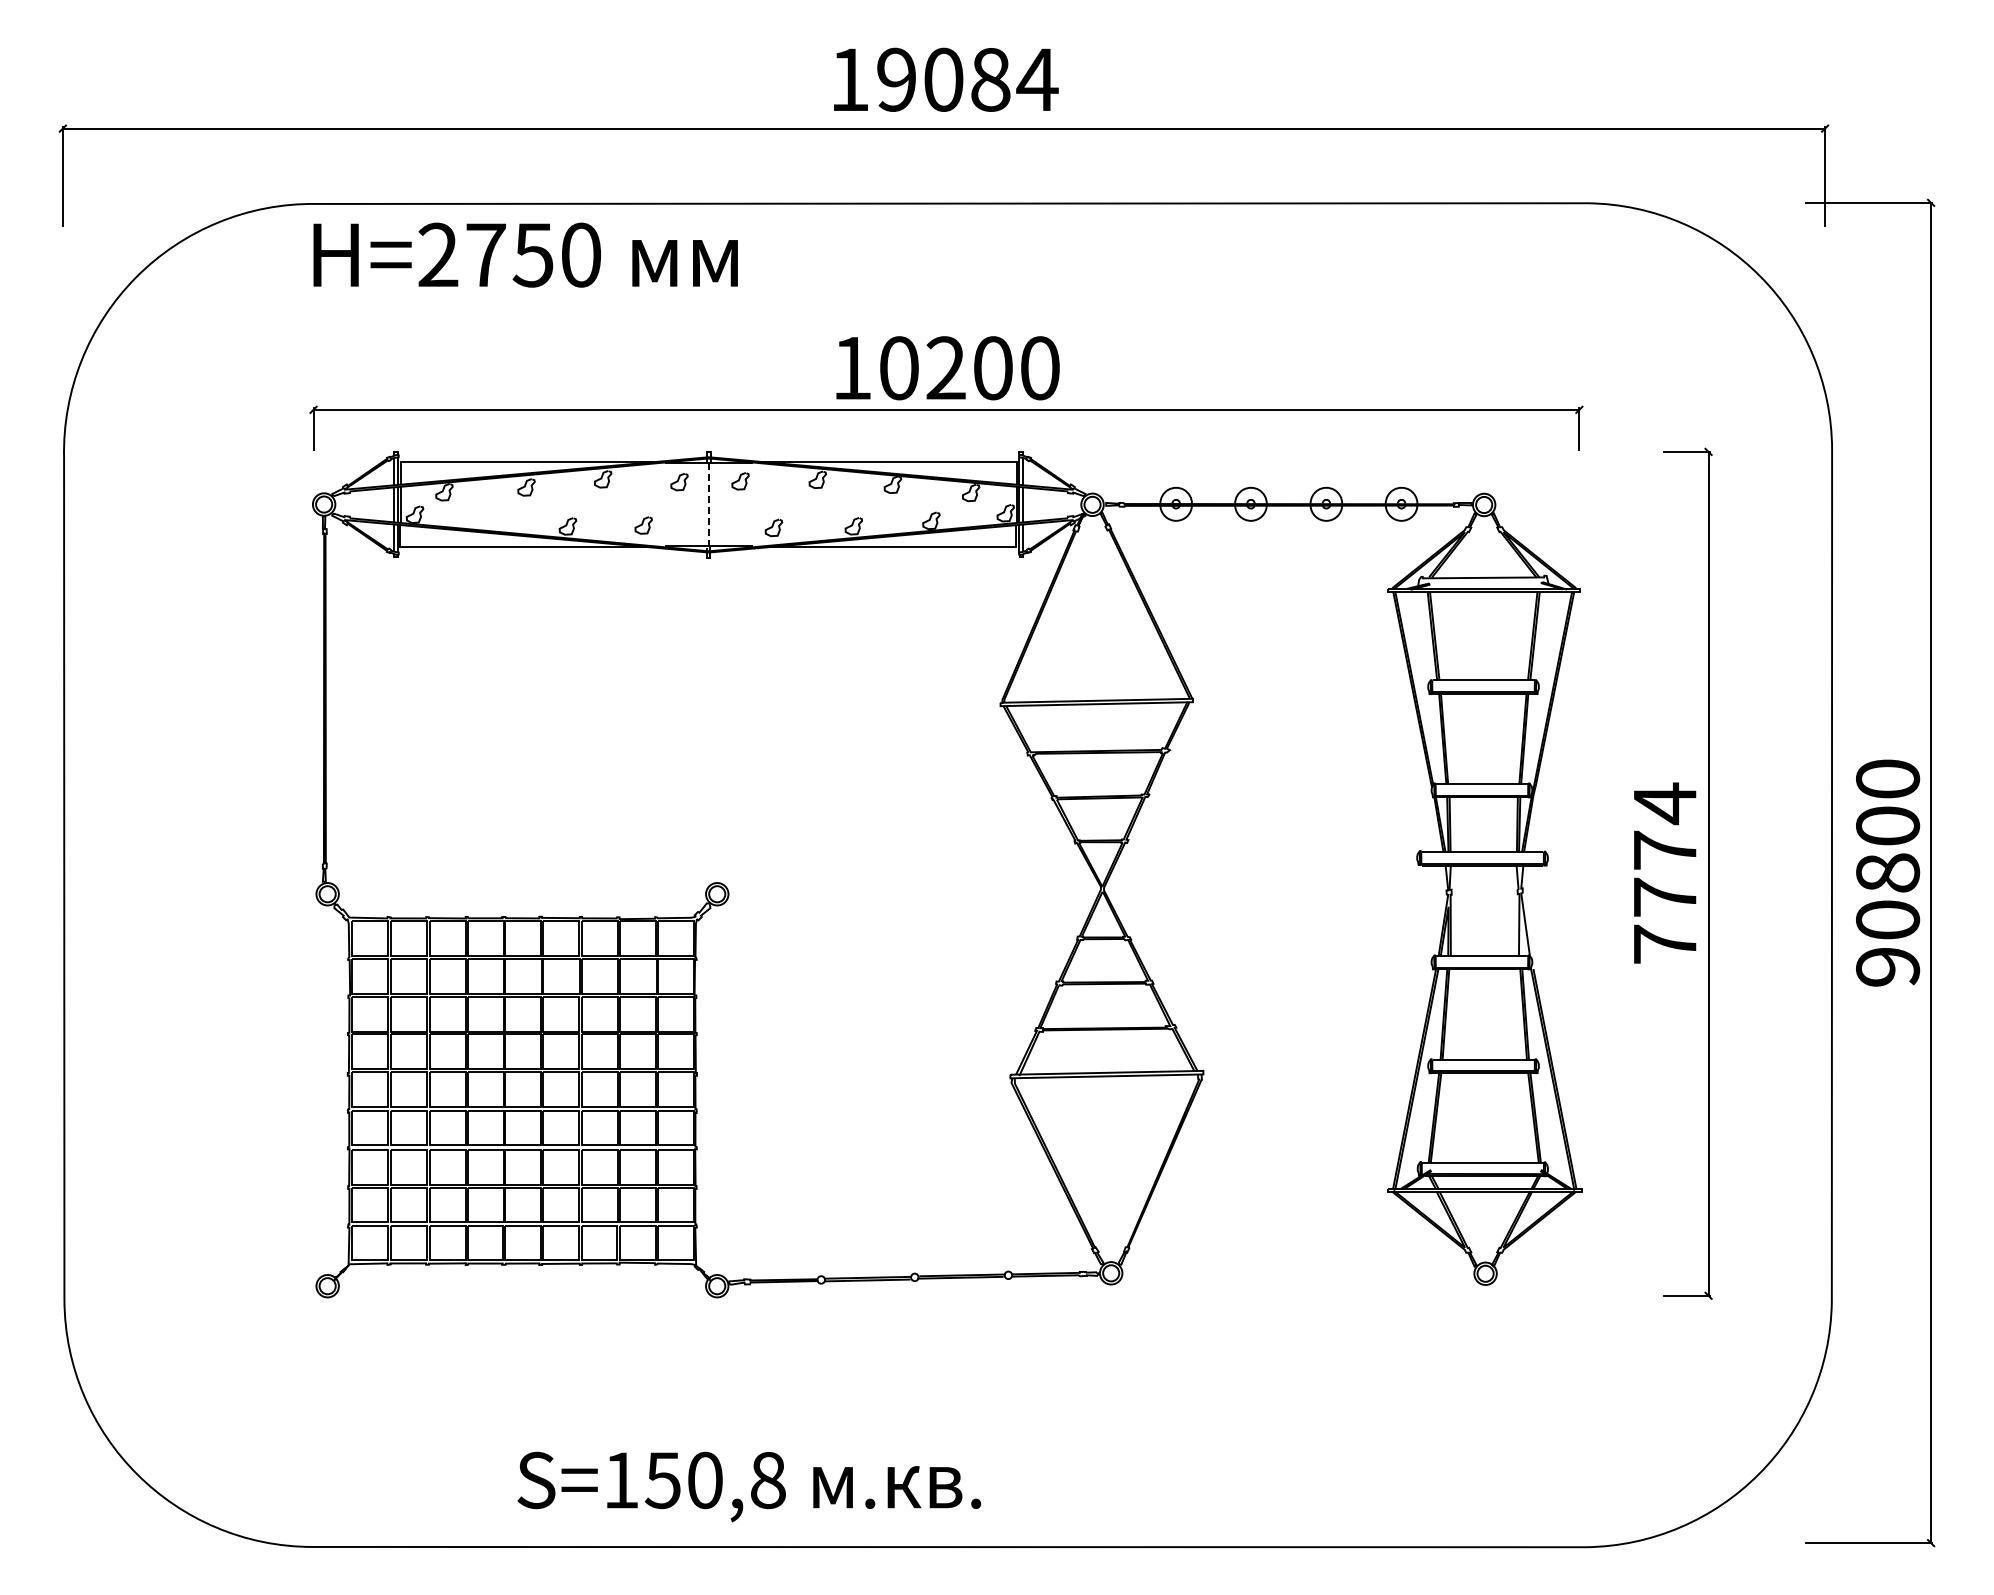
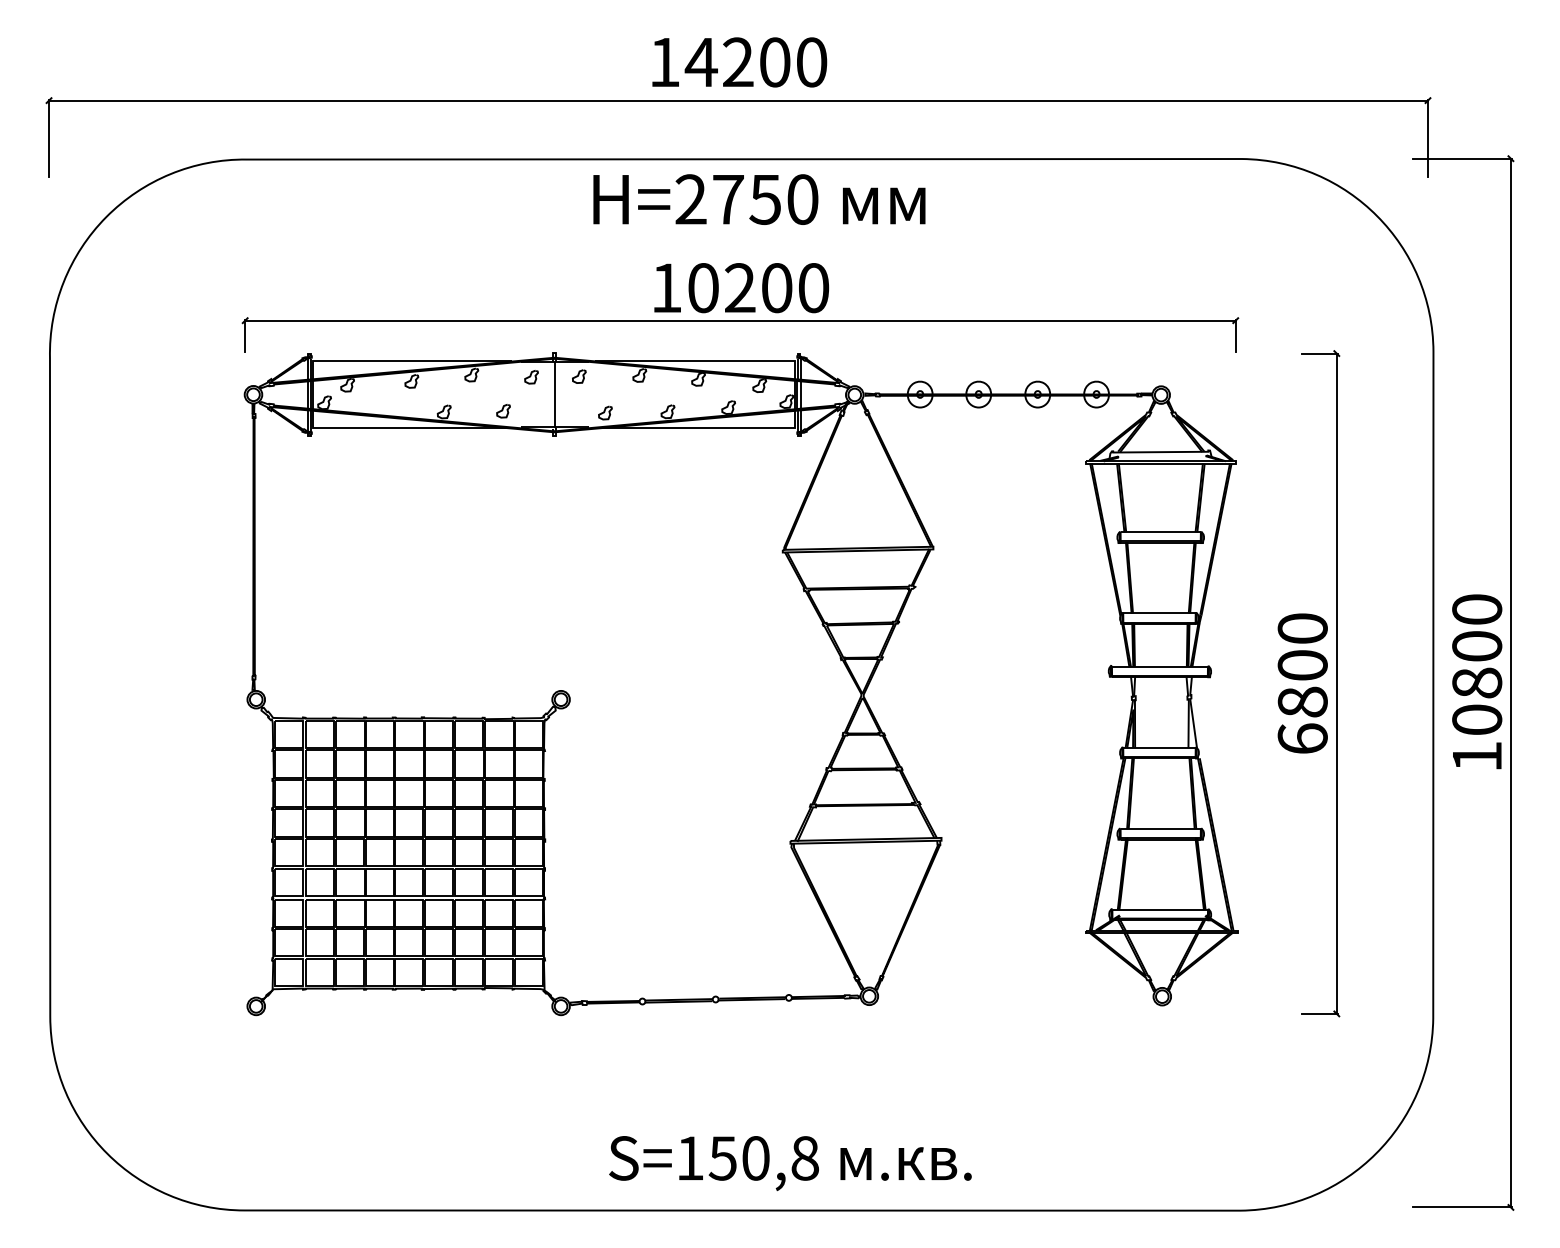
text: (966, 79) -> (756, 62), 19084 -> 14200
text: (525, 254) -> (759, 199), moved
line: (708, 505) -> (554, 395), dashed -> solid
text: (1665, 872) -> (1303, 682), 7774 -> 6800
text: (1888, 967) -> (1477, 757), 90800 -> 10800
text: (749, 1486) -> (790, 1163), moved

